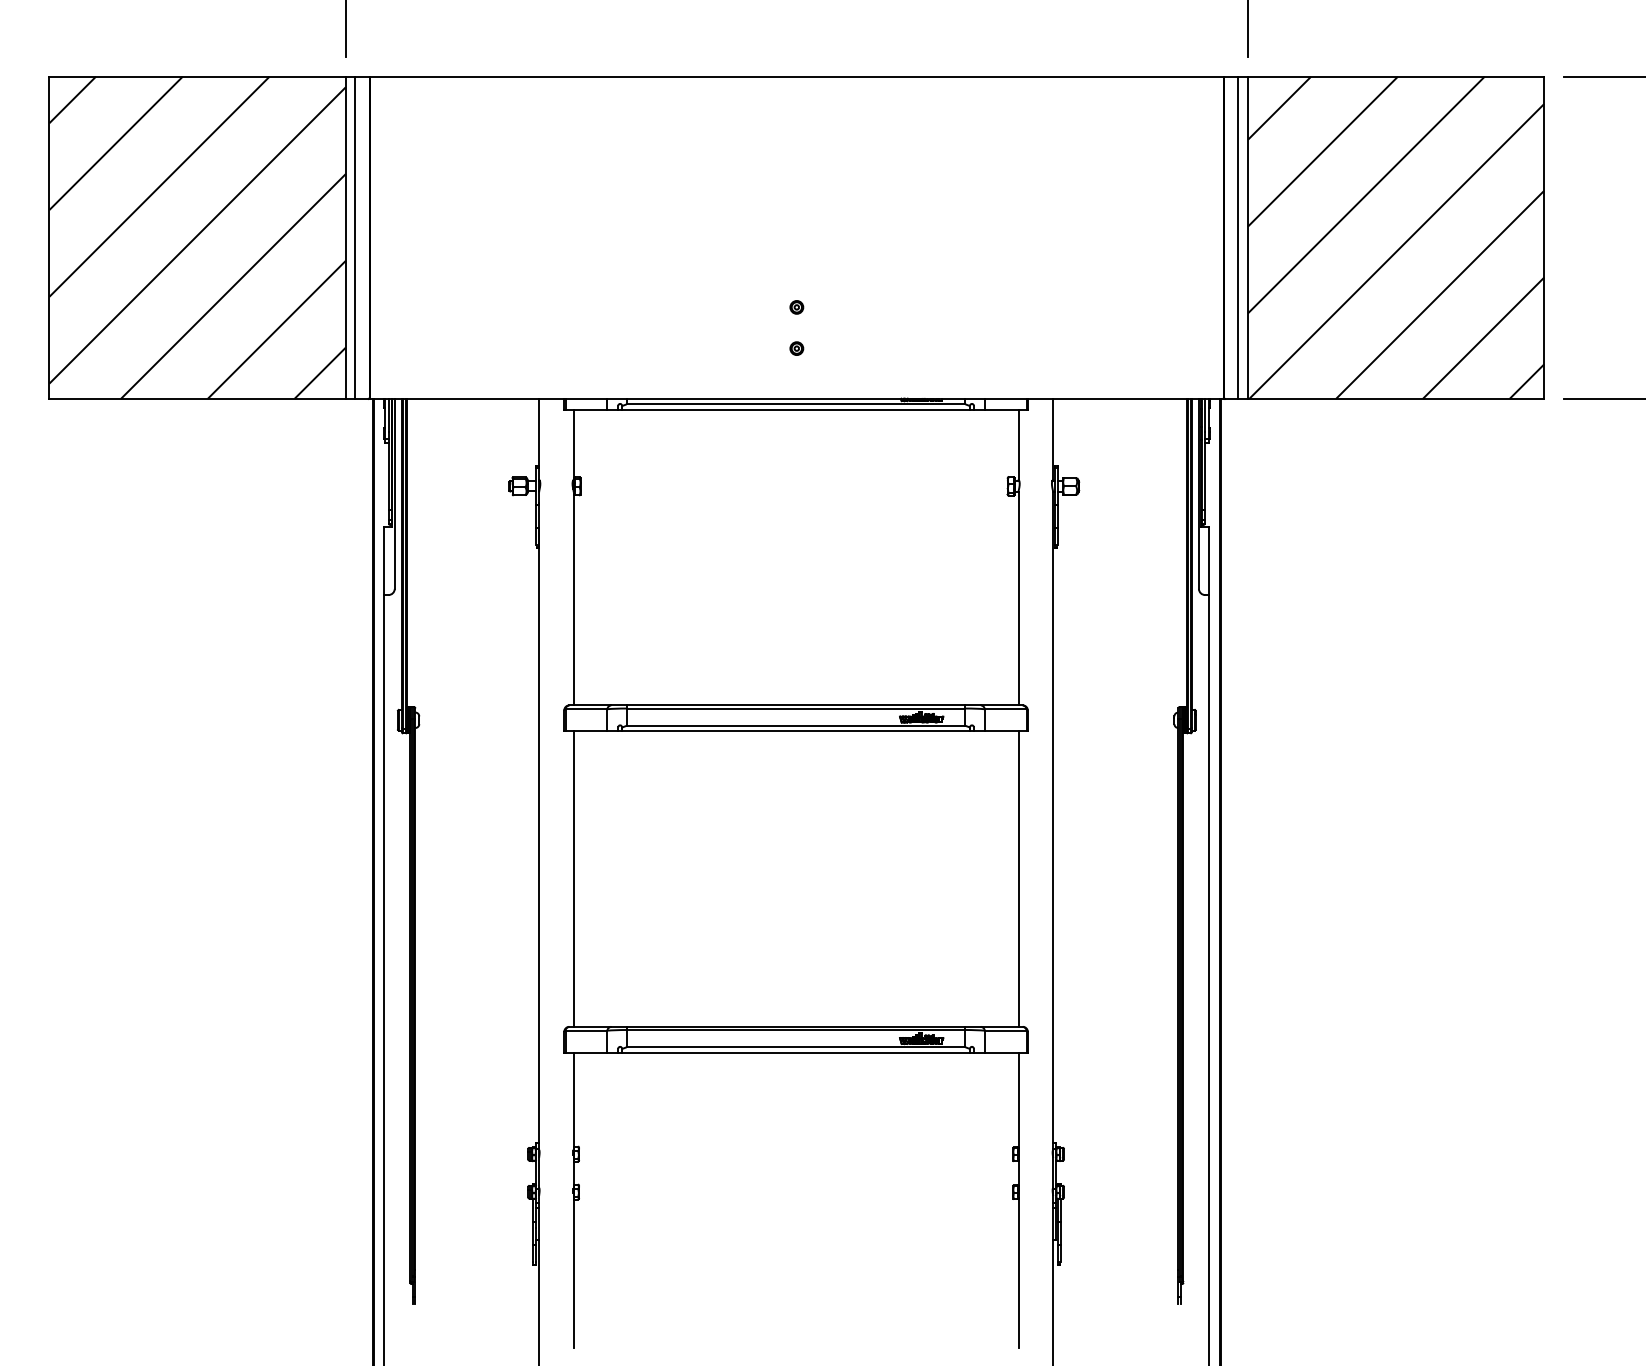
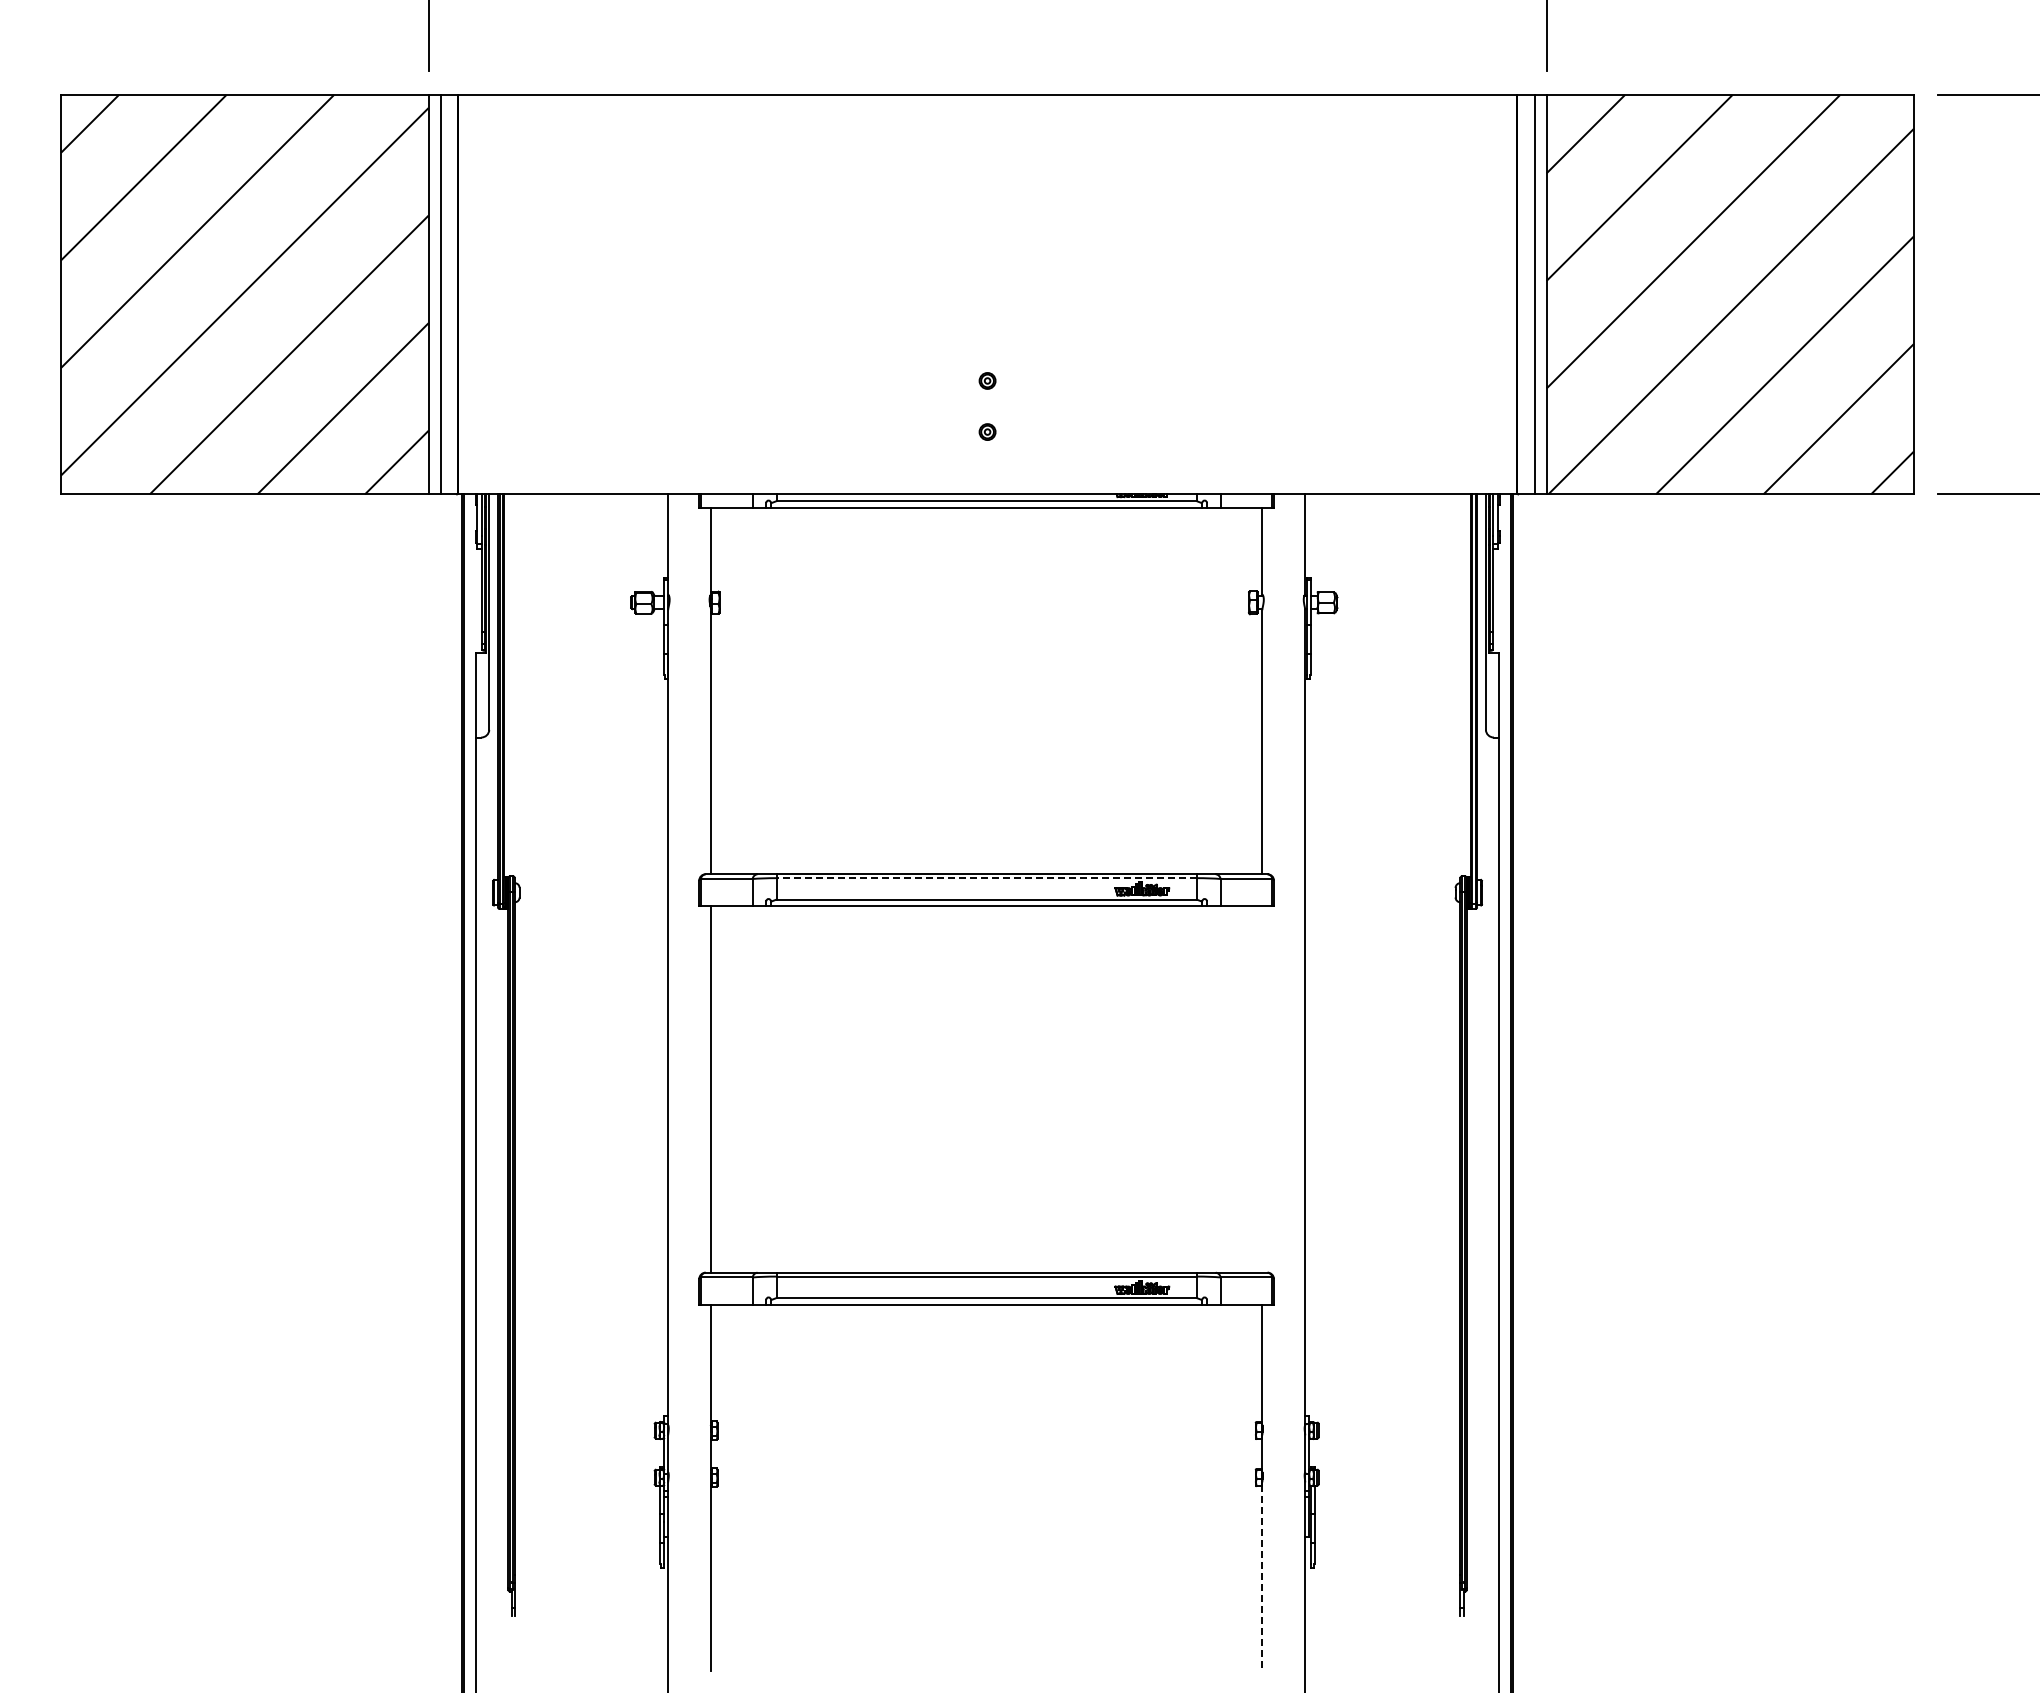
line: (795, 708) -> (986, 878), solid -> dashed
line: (1018, 879) -> (1262, 1089), removed
line: (1018, 1273) -> (1262, 1578), solid -> dashed

